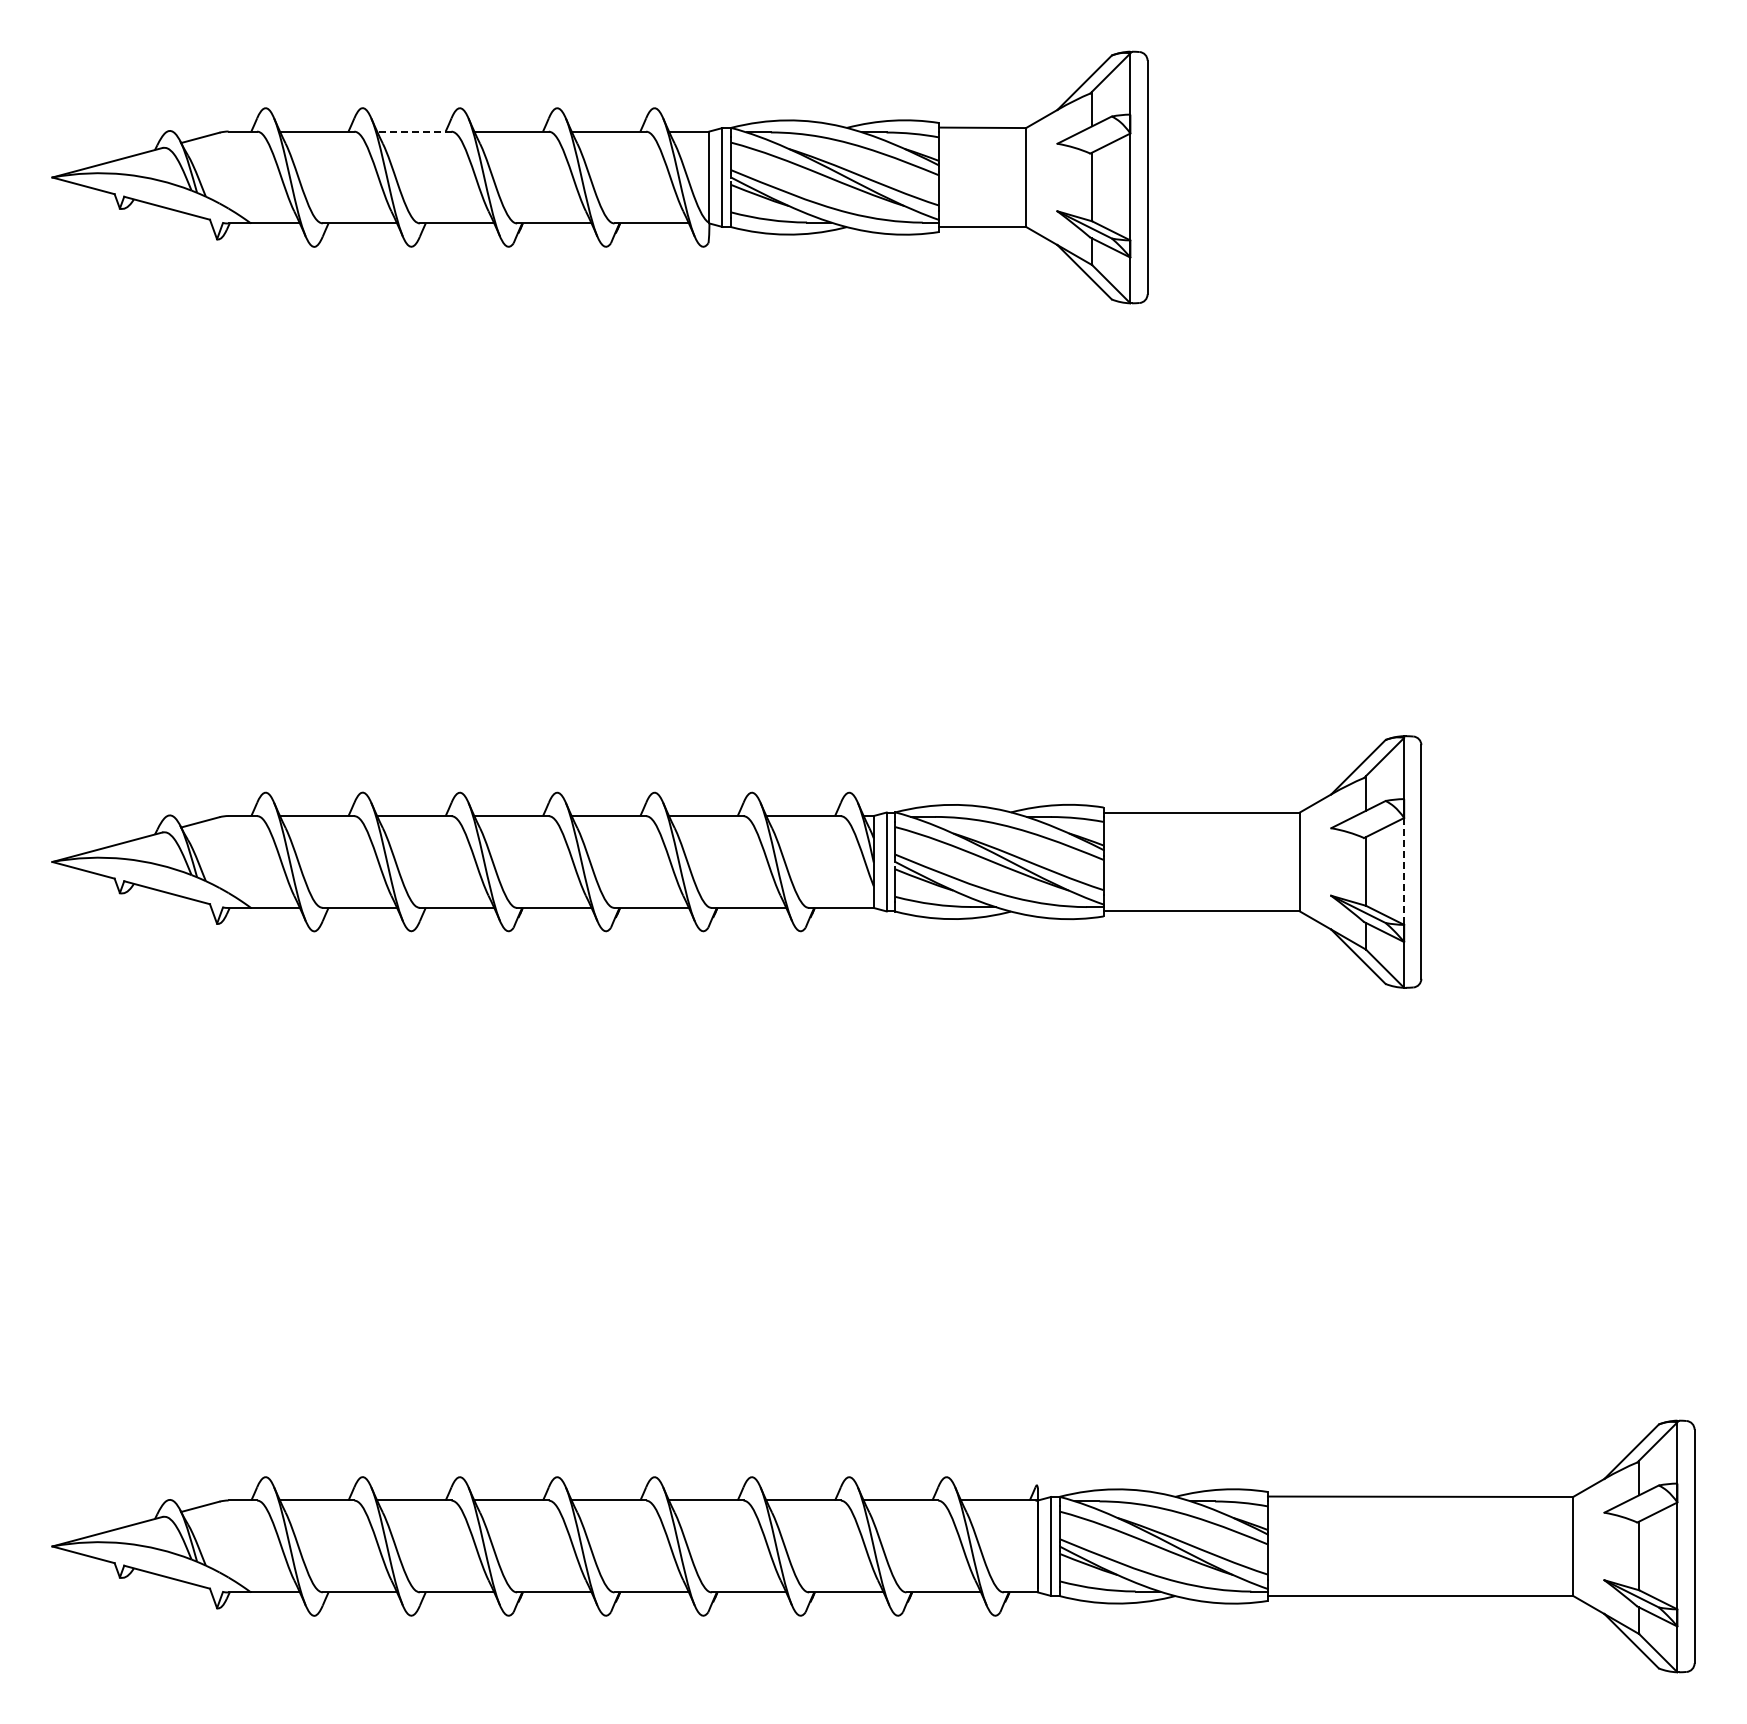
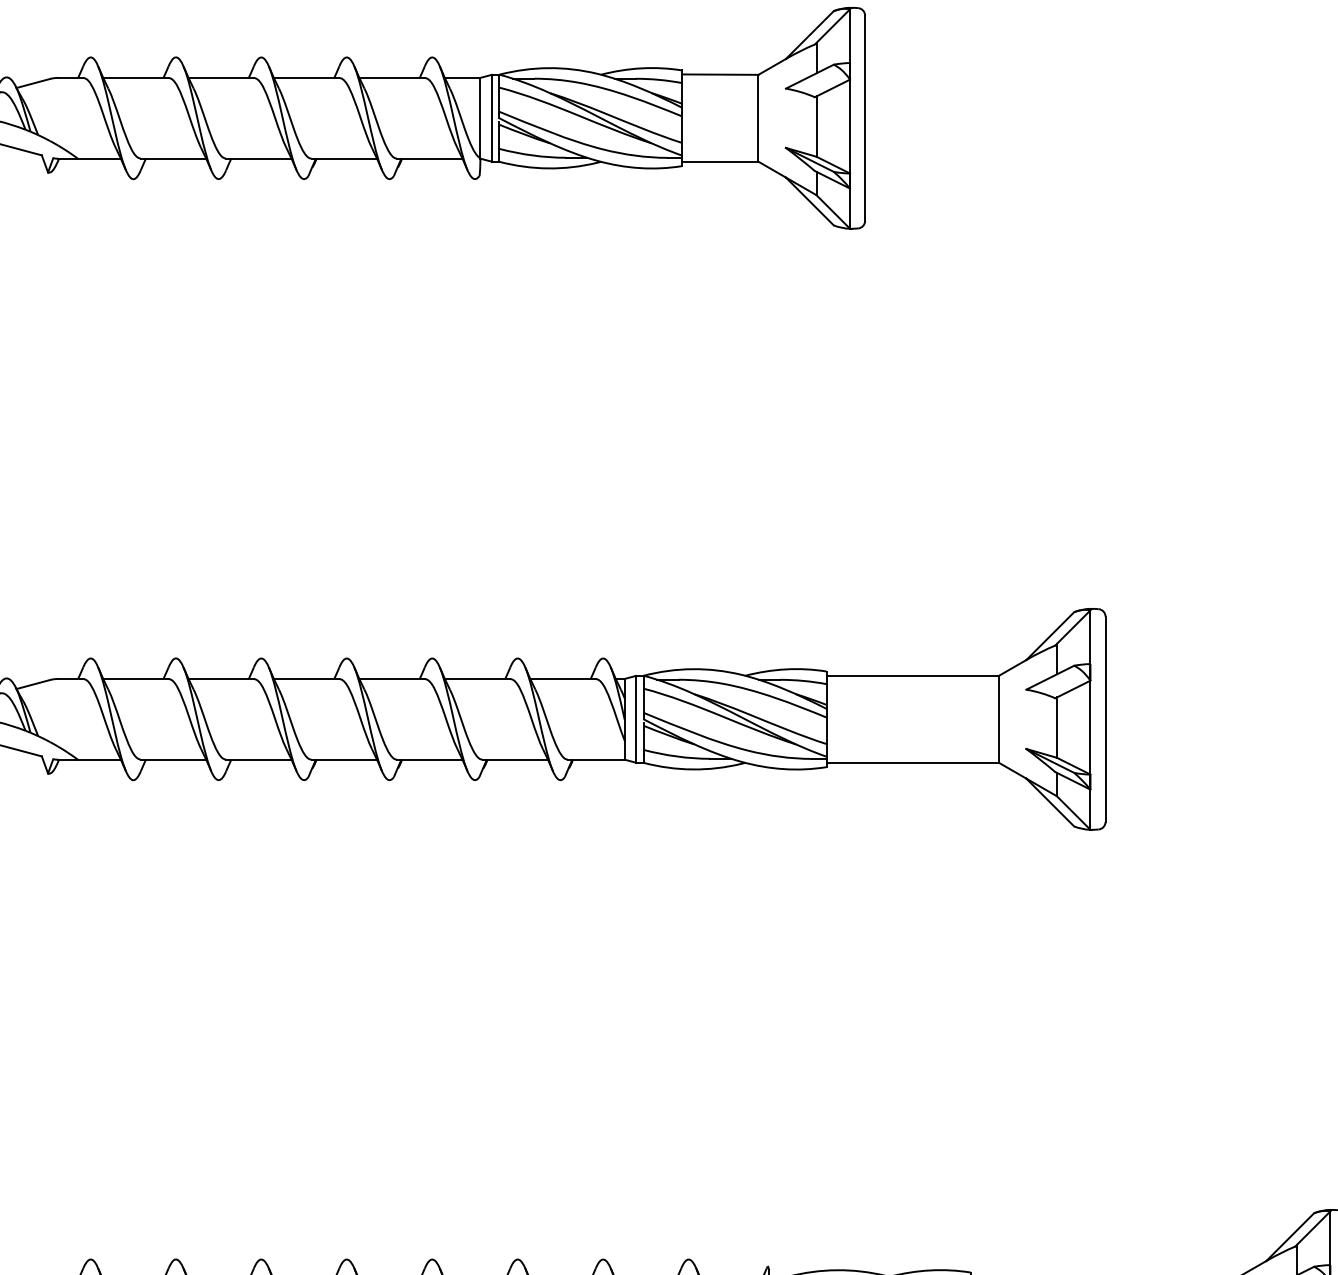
line: (413, 131) -> (220, 77), dashed -> solid
line: (1404, 871) -> (1090, 727), dashed -> solid

